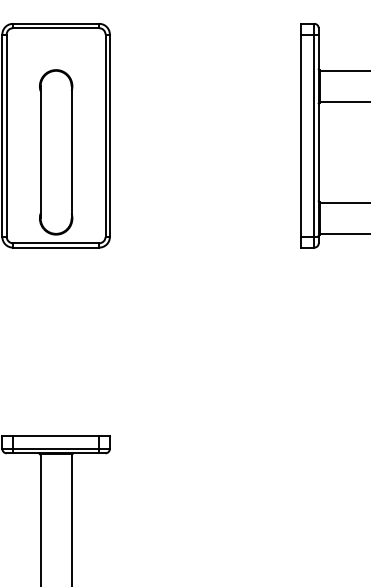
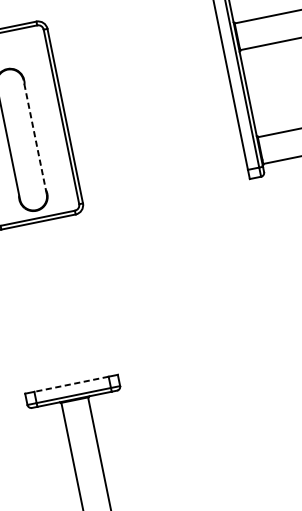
line: (71, 151) -> (34, 136), solid -> dashed
line: (55, 435) -> (70, 384), solid -> dashed

